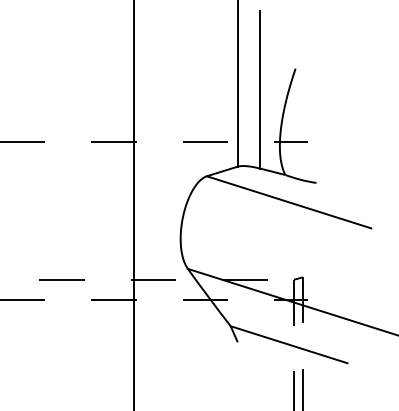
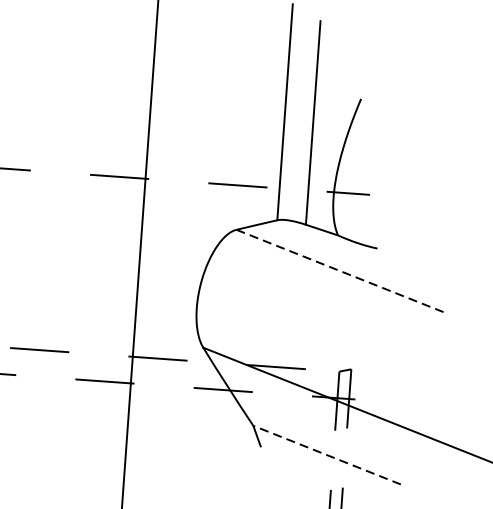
line: (289, 202) -> (340, 271), solid -> dashed
line: (288, 344) -> (326, 454), solid -> dashed

